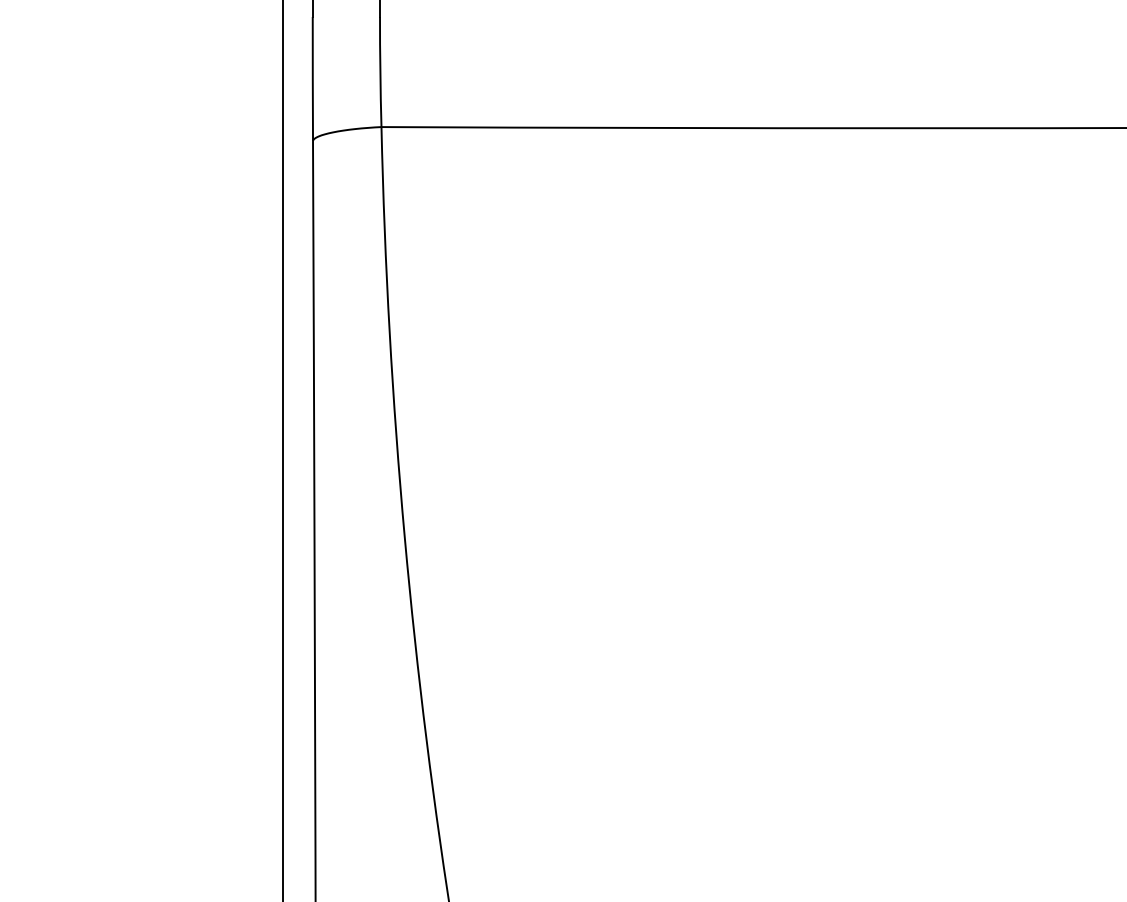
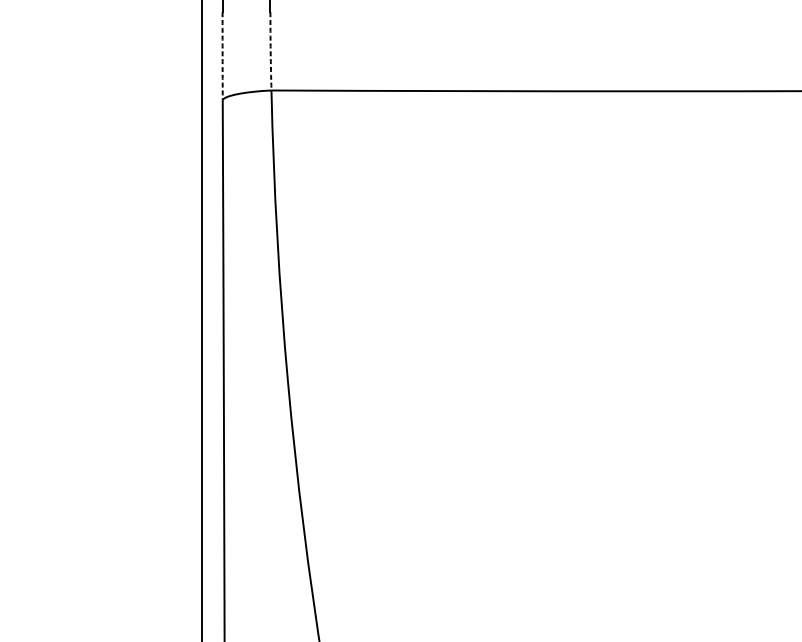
arc: (380, 72) -> (270, 51), solid -> dashed
arc: (312, 79) -> (222, 56), solid -> dashed

